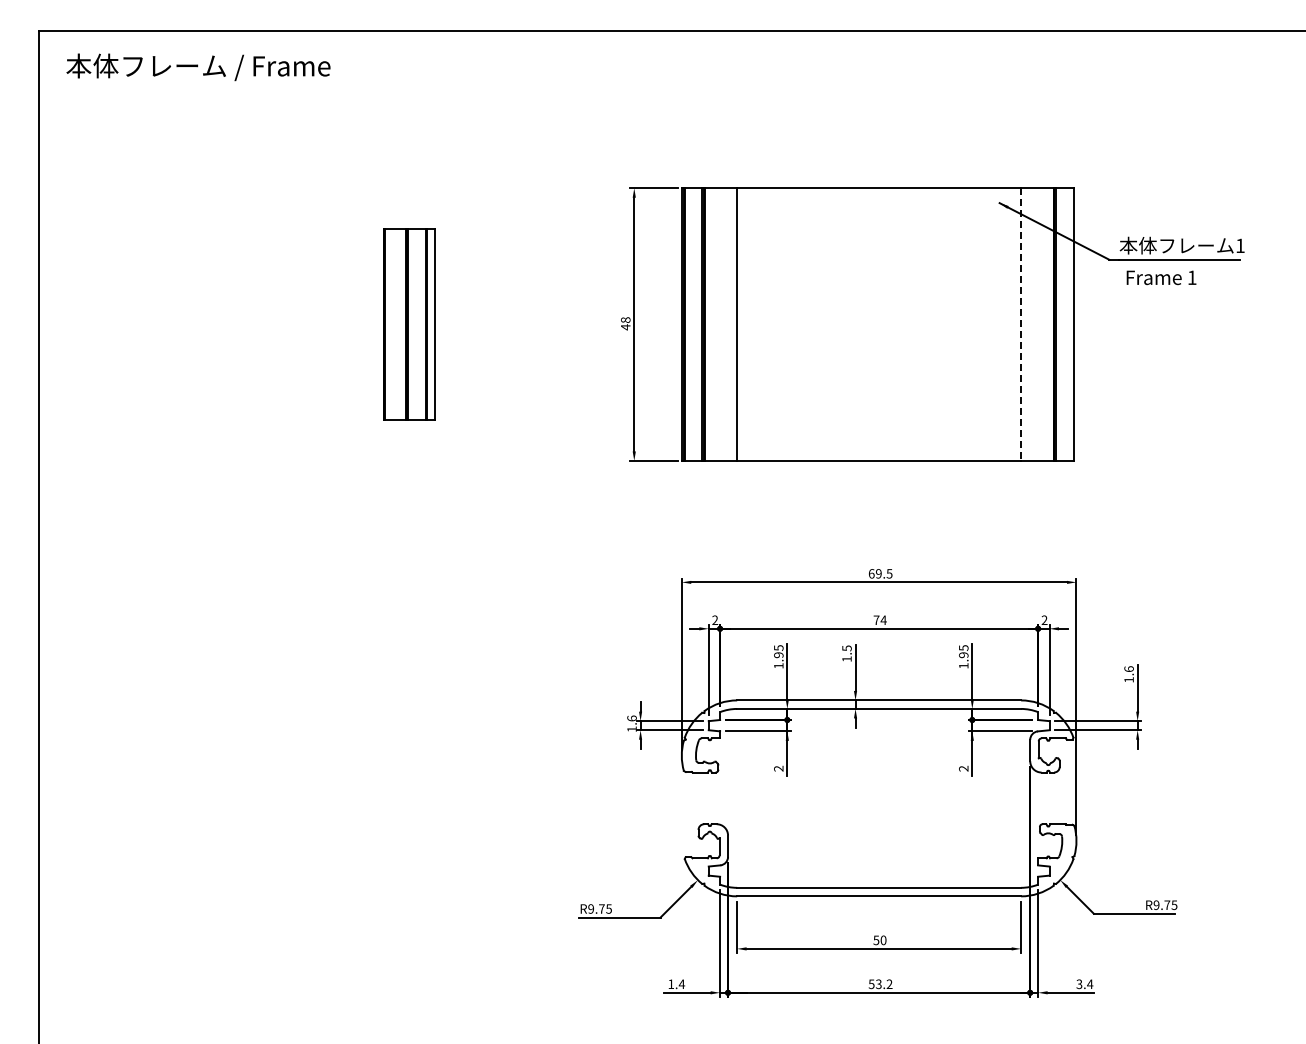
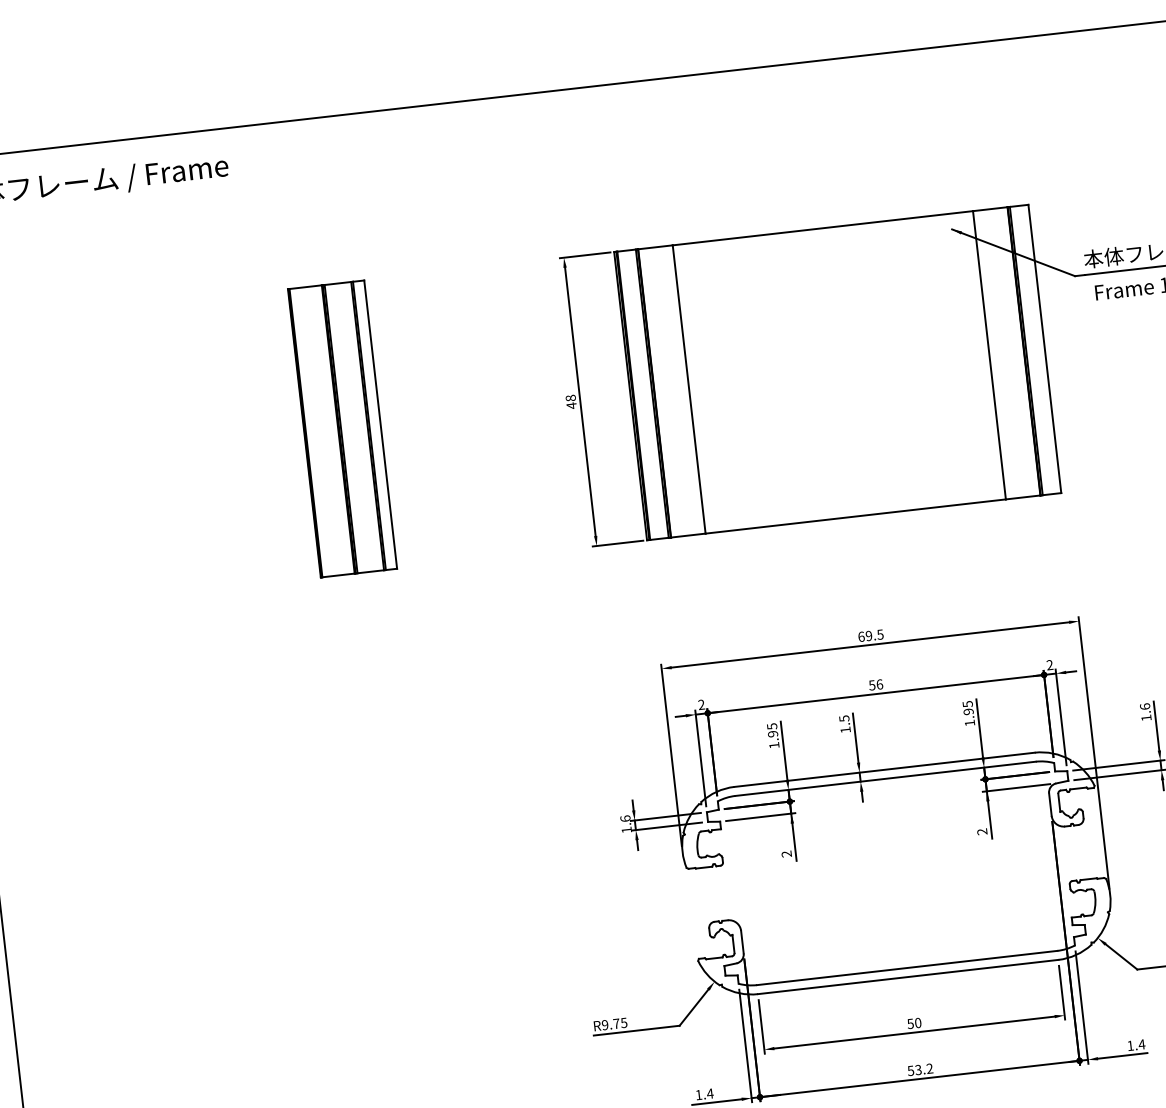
part: (408, 324) -> (341, 429), size x1.43
line: (1021, 325) -> (989, 356), dashed -> solid
text: (879, 620) -> (875, 685), 74 -> 56
text: (1079, 984) -> (1130, 1046), 3.4 -> 1.4

